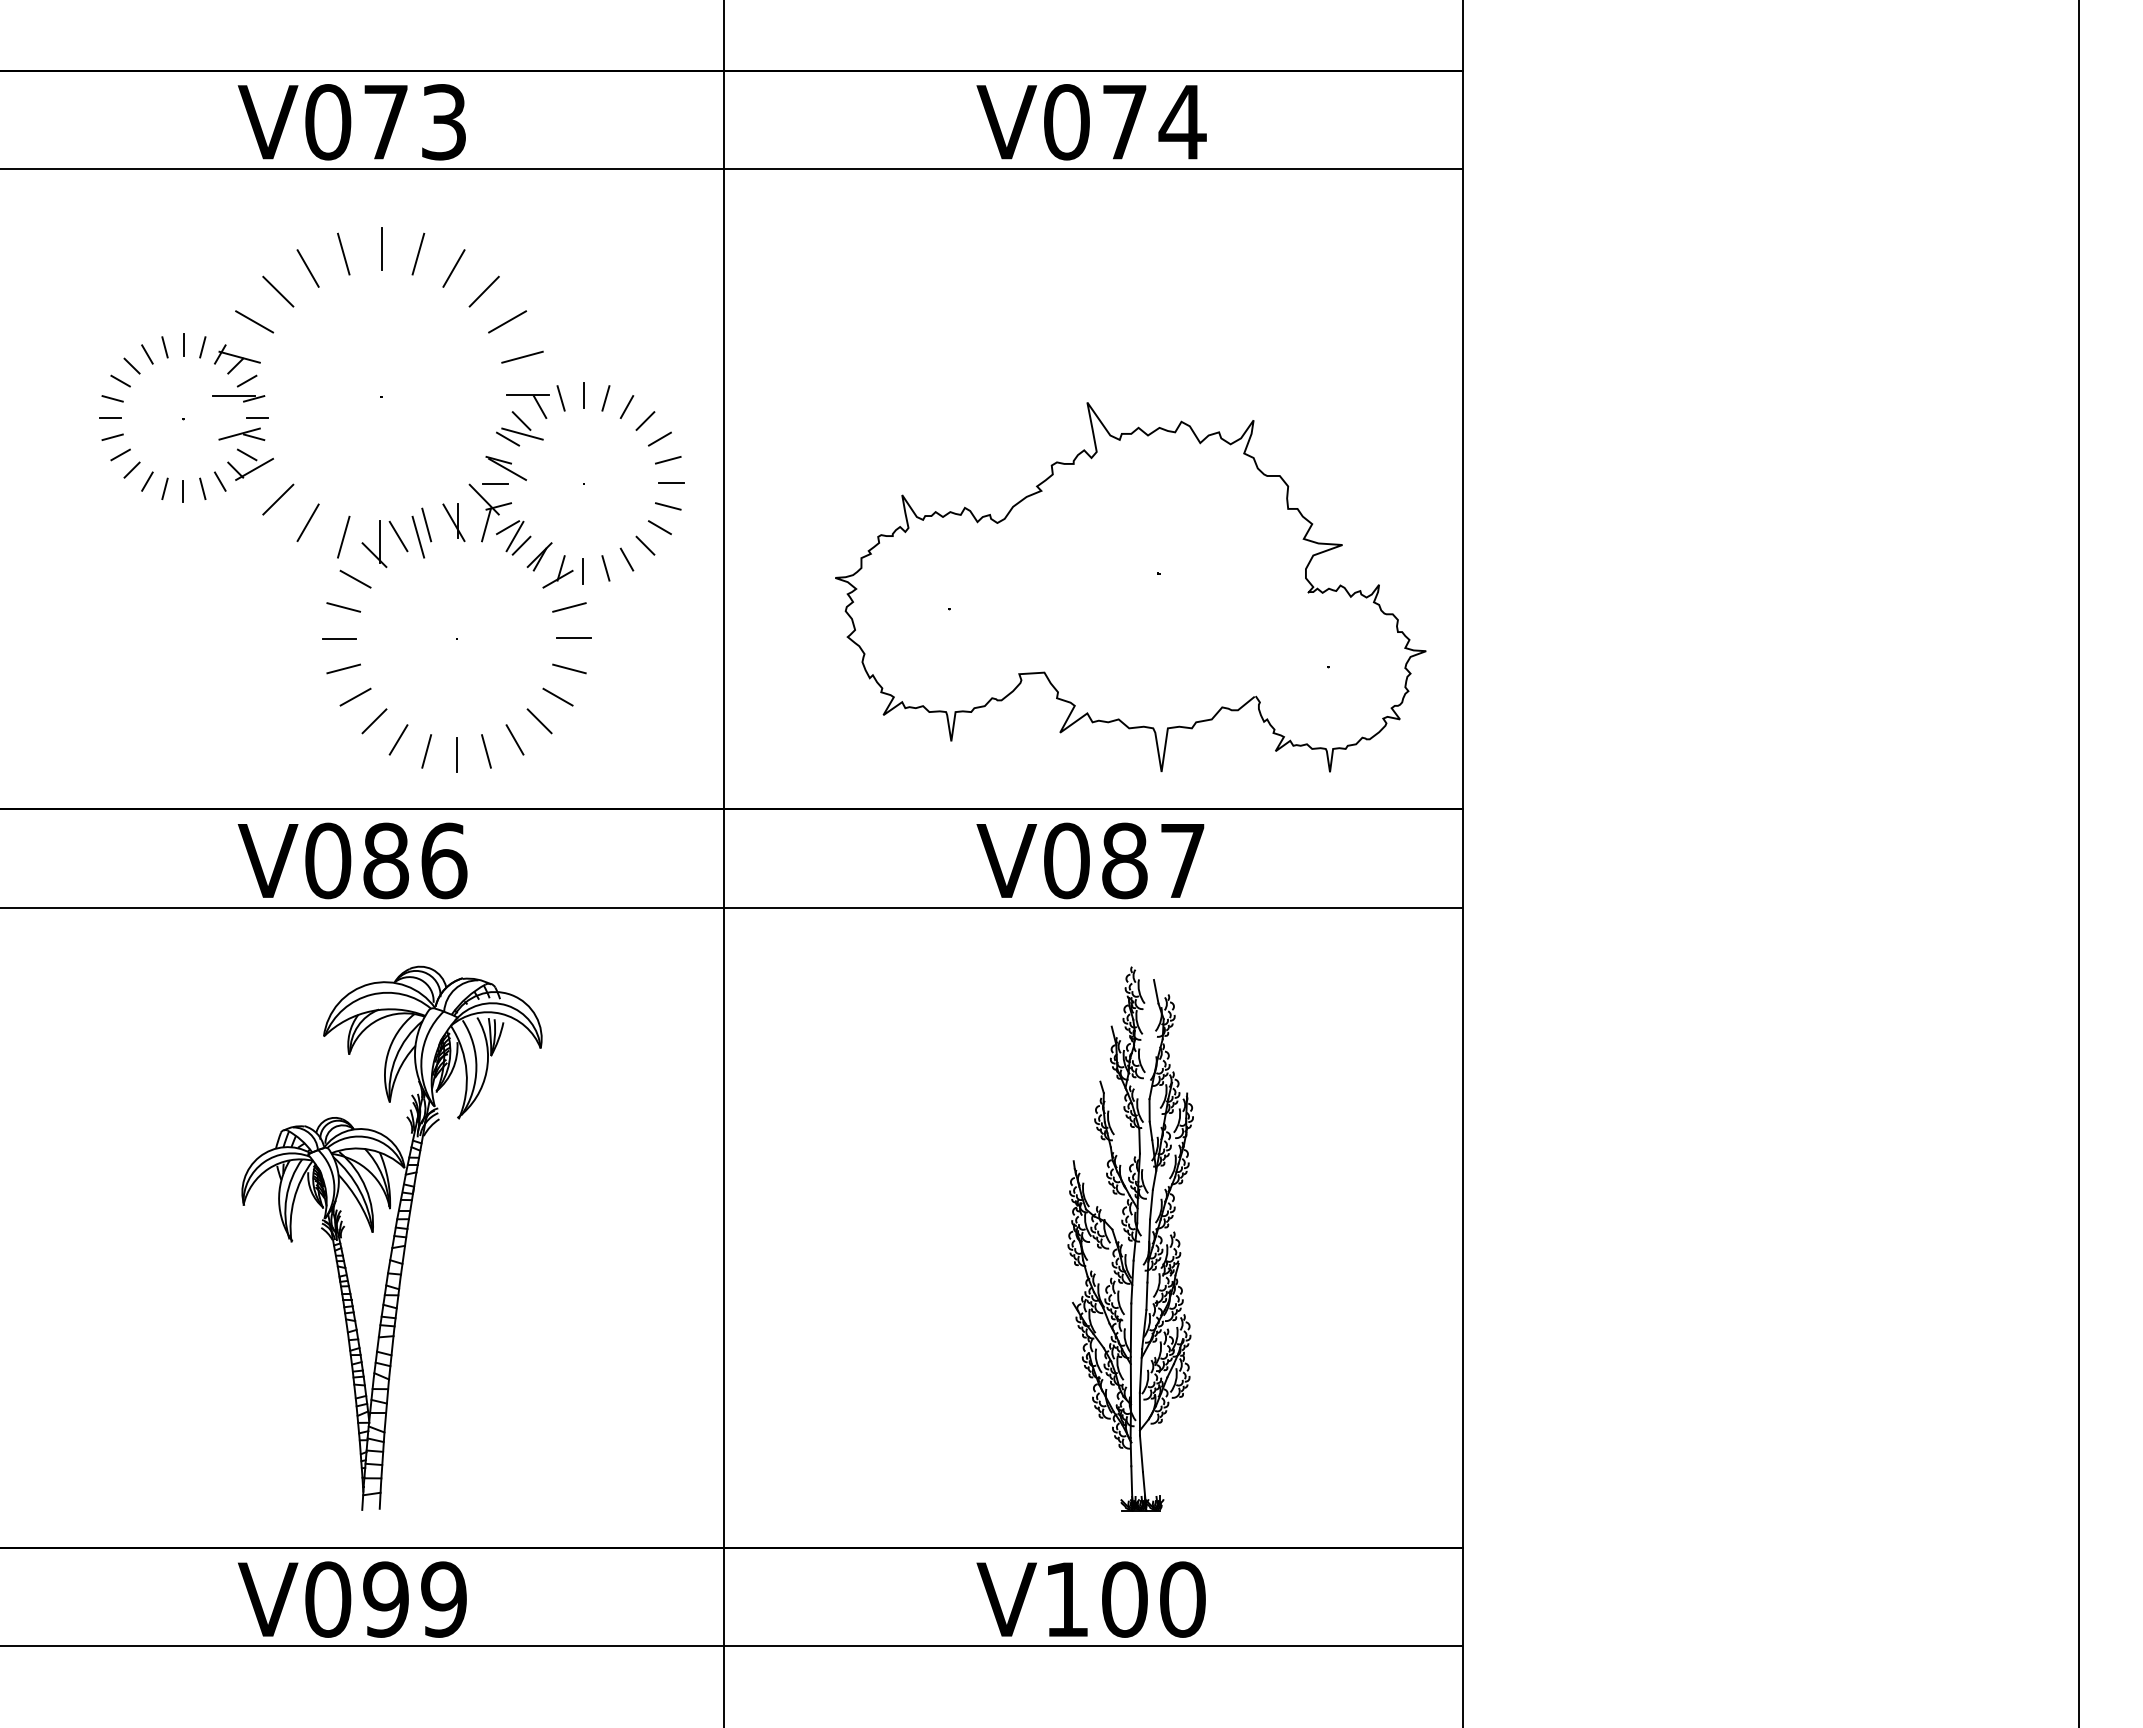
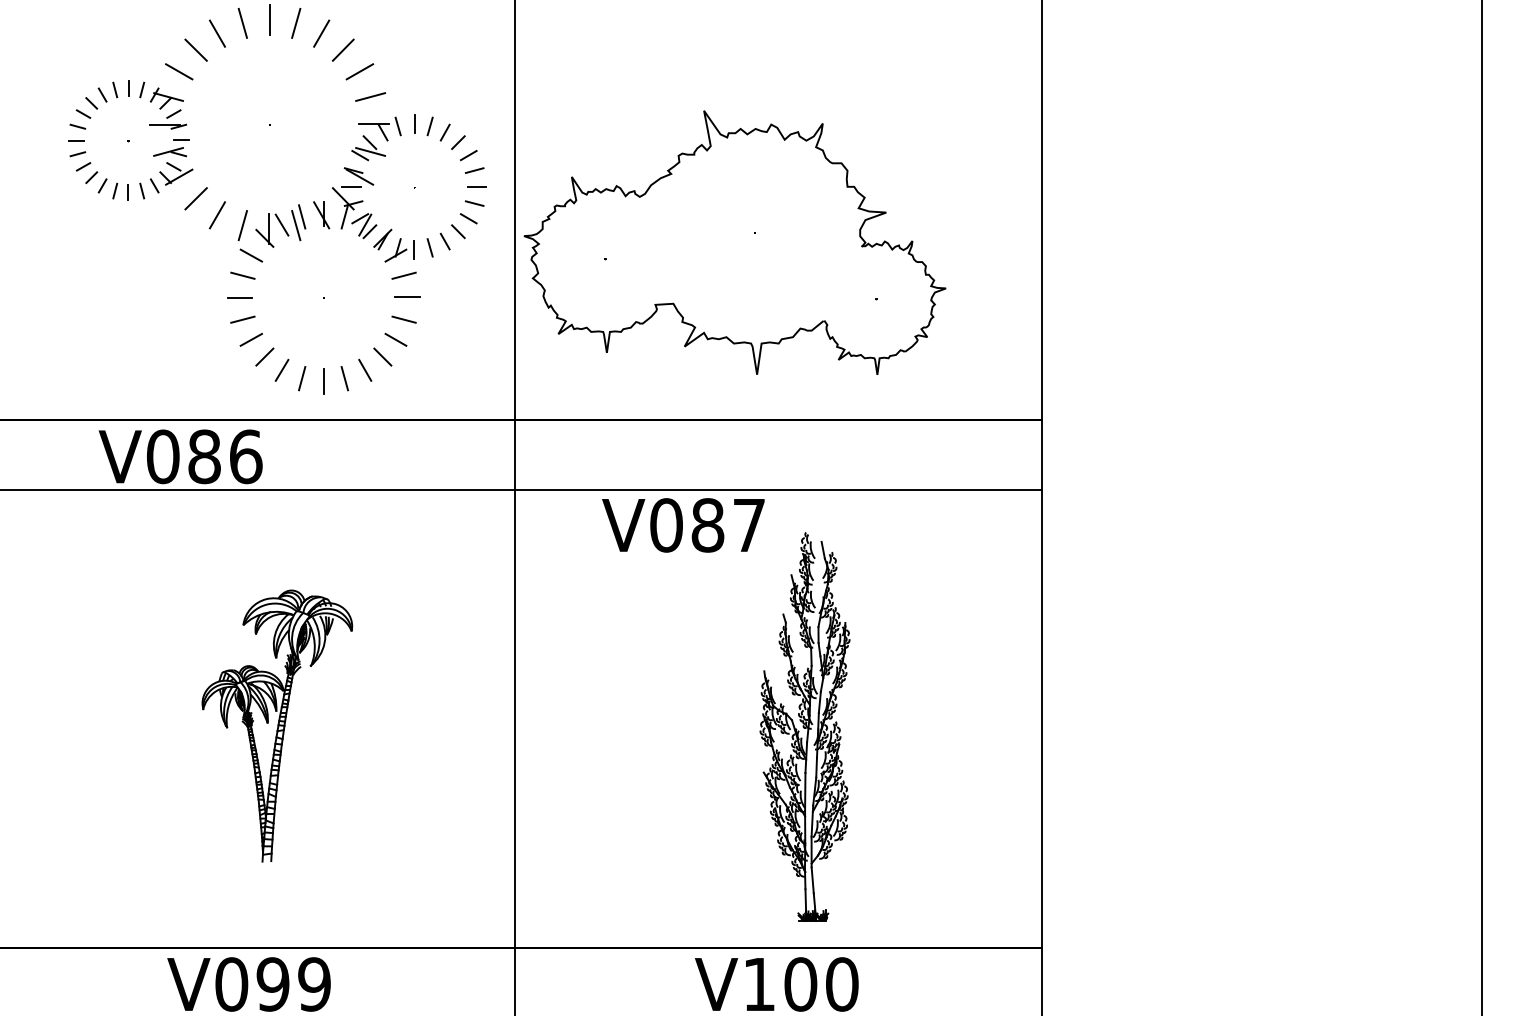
part: (1130, 587) -> (734, 242), moved
text: (352, 860) -> (180, 456), moved
text: (1090, 860) -> (683, 525), moved
part: (391, 1237) -> (277, 725), size x0.7

